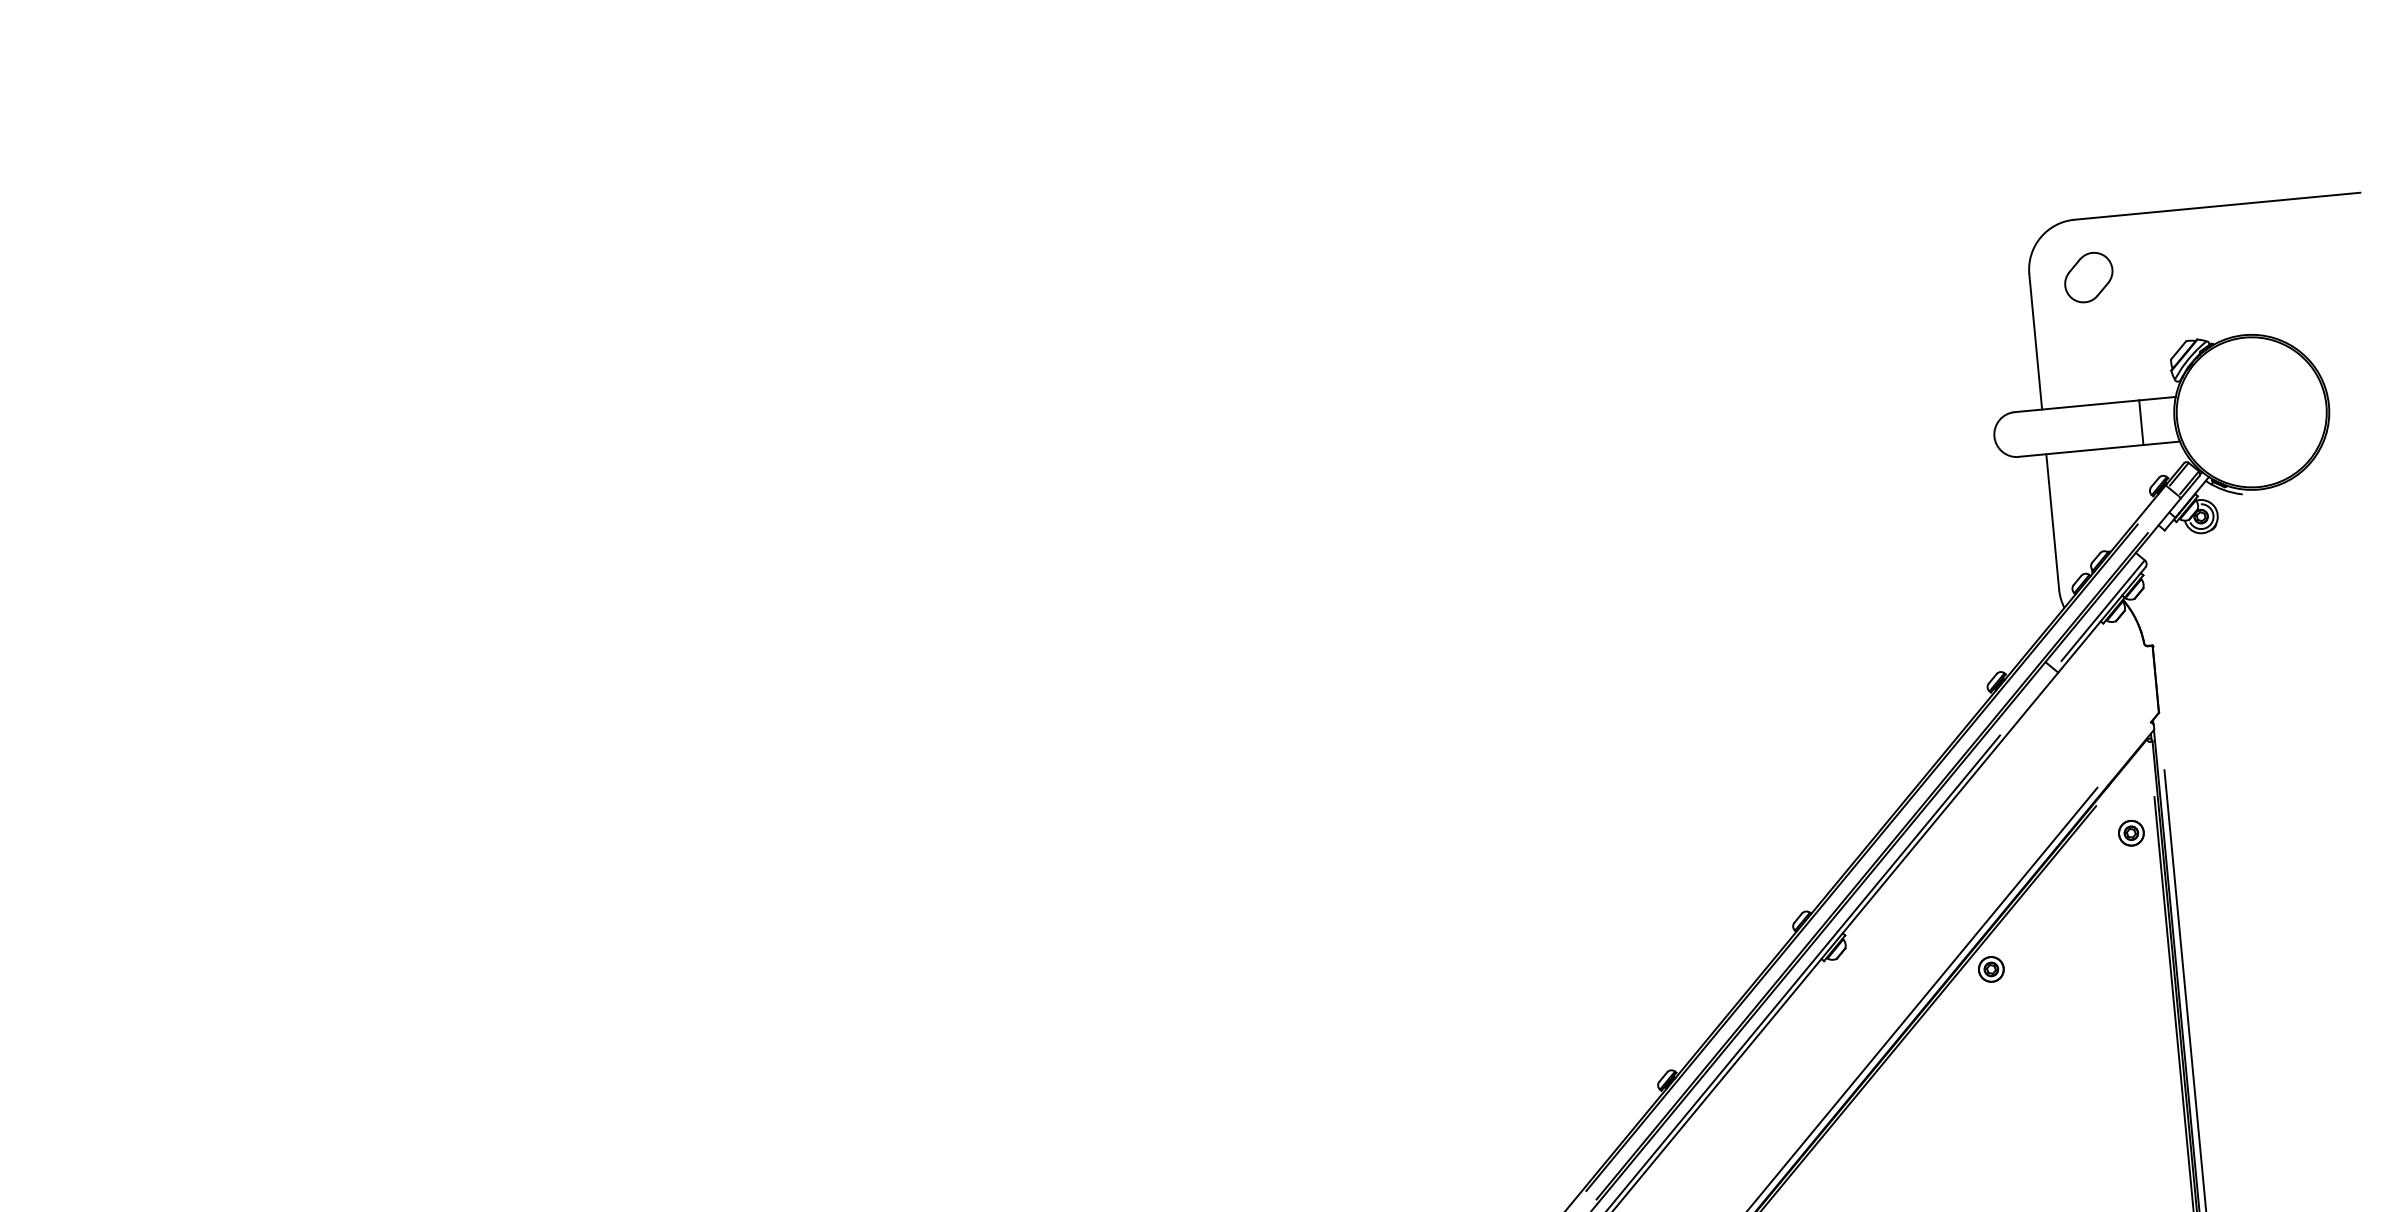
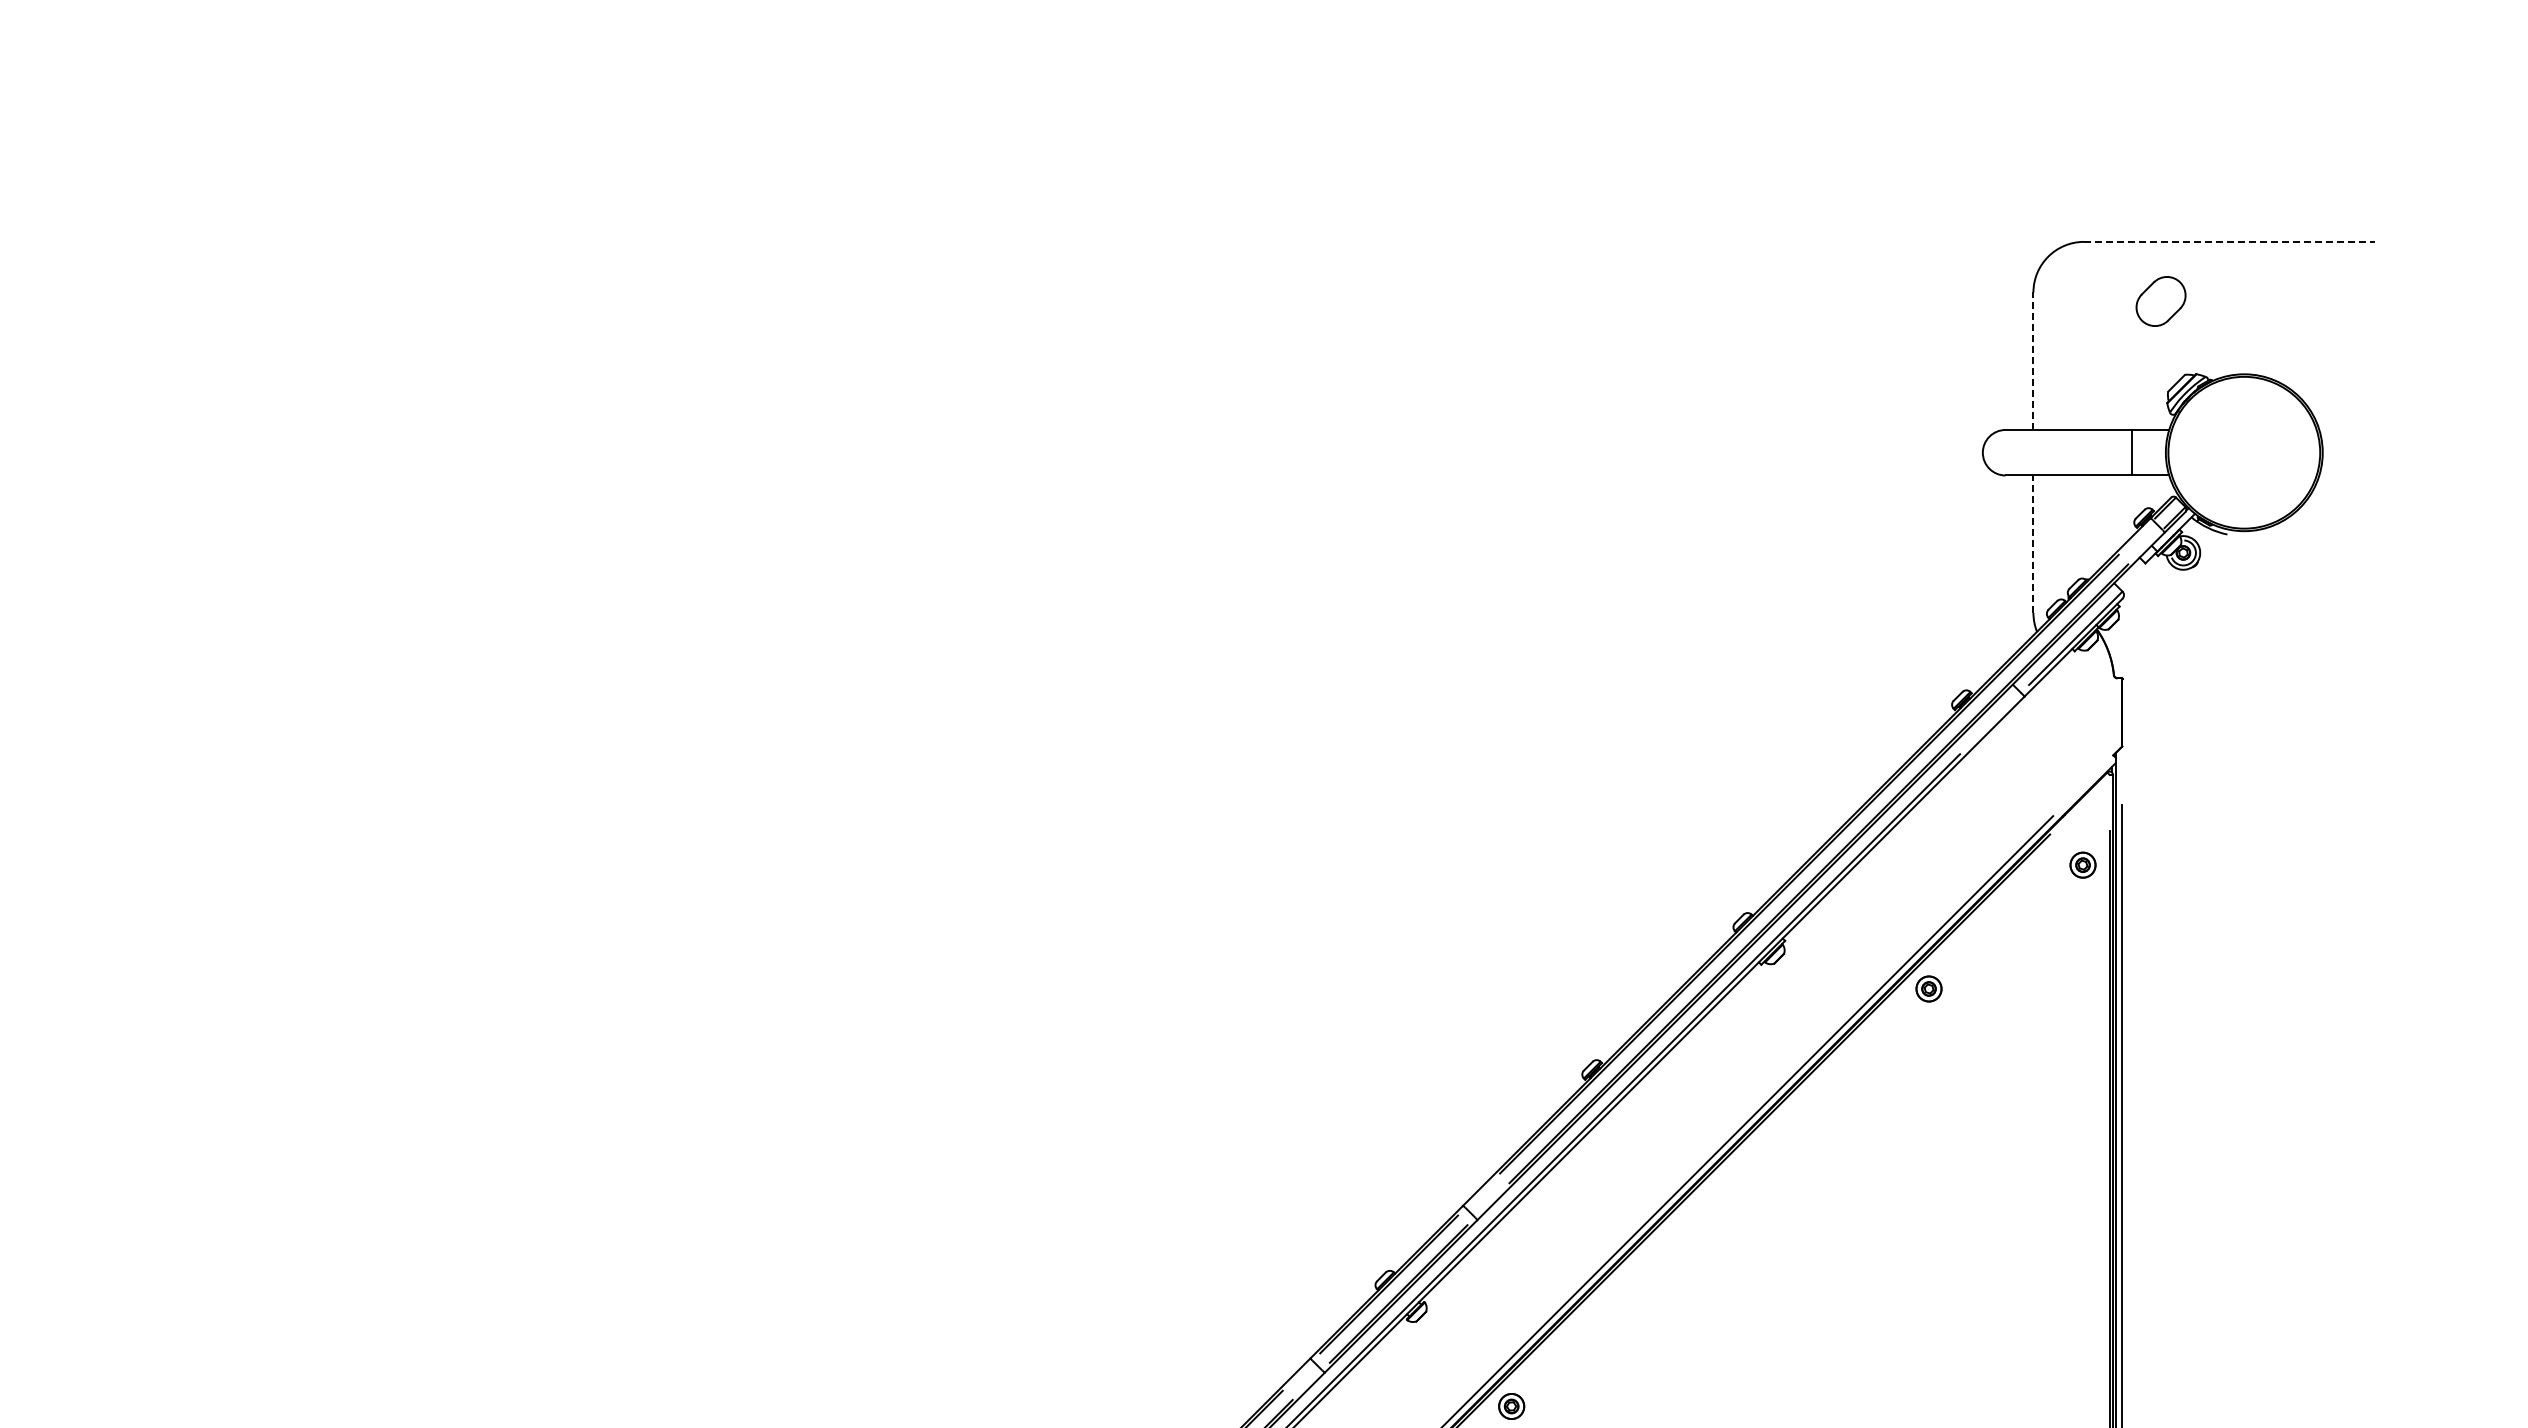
line: (2217, 205) -> (2229, 241), solid -> dashed
part: (2088, 277) -> (2160, 301), moved
line: (2035, 342) -> (2033, 361), solid -> dashed
line: (2052, 522) -> (2033, 544), solid -> dashed

